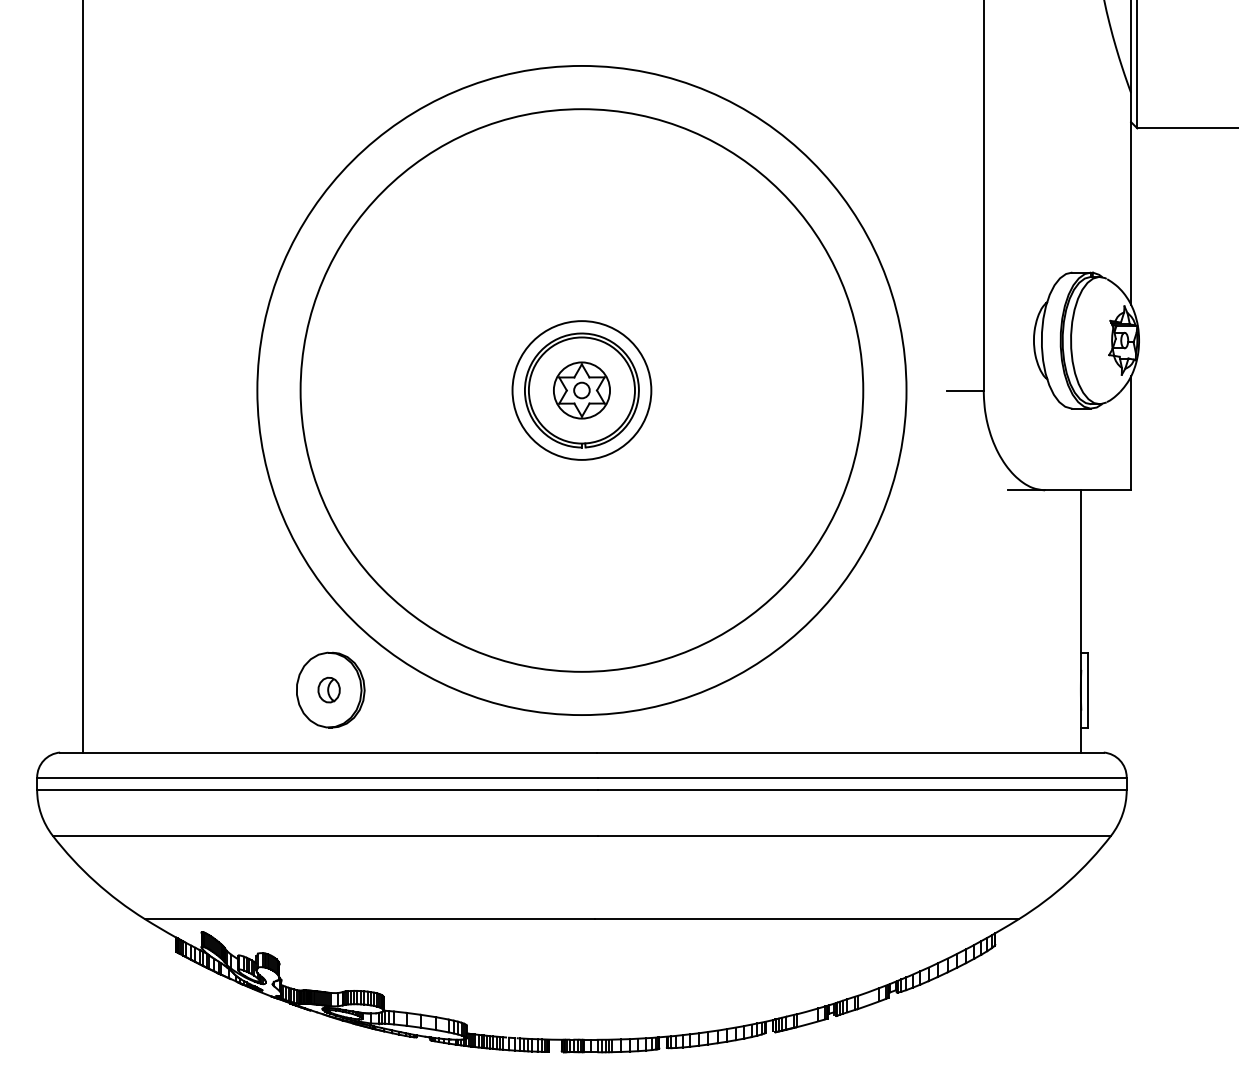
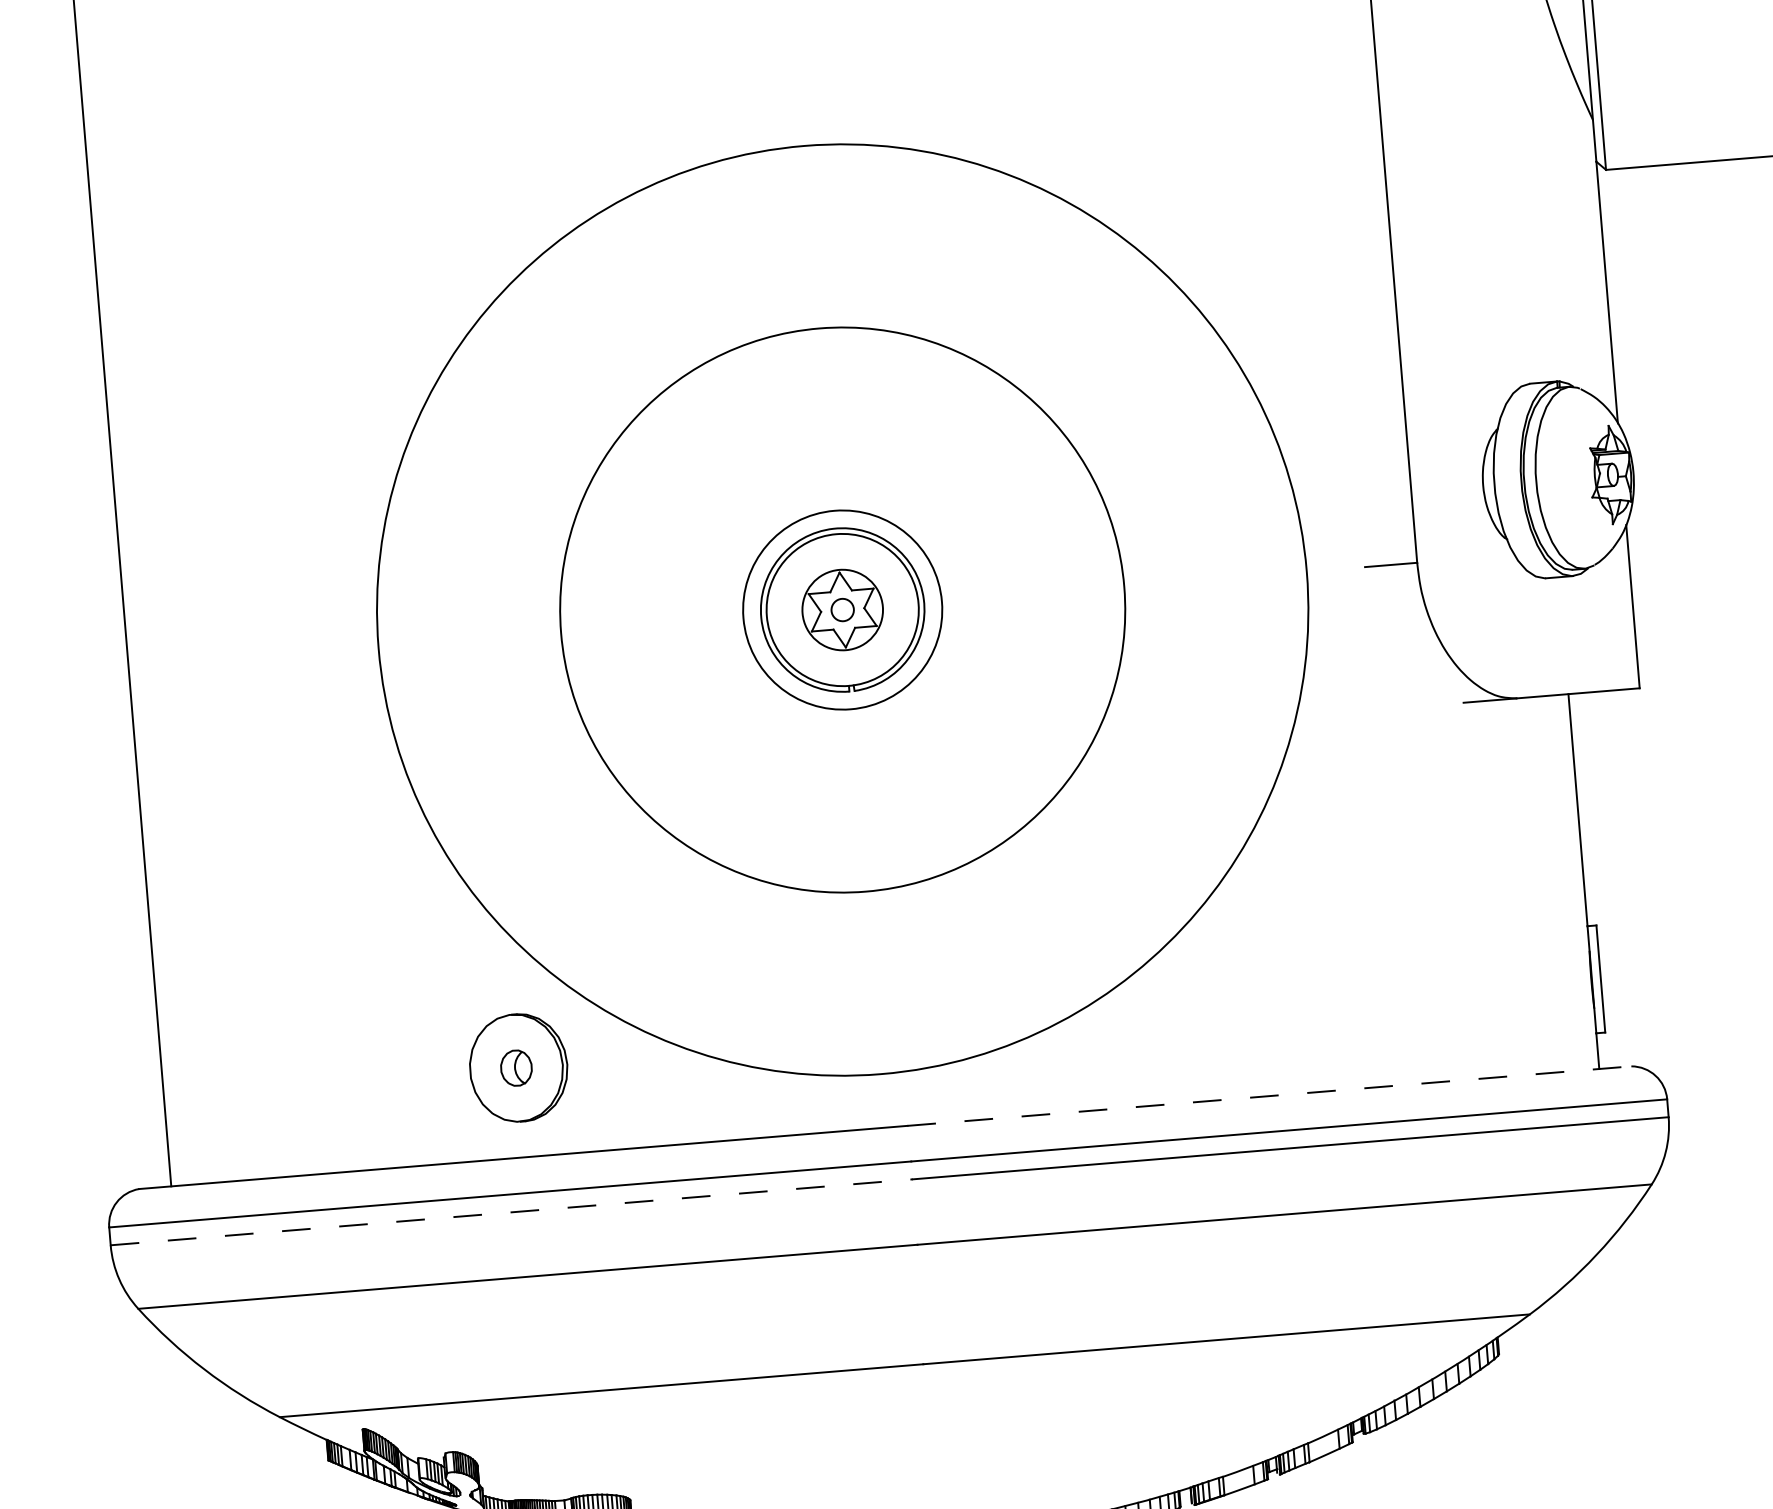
circle: (581, 390) -> (842, 610), size x0.7
line: (851, 752) -> (1270, 1095), solid -> dashed
line: (318, 790) -> (513, 1212), solid -> dashed

